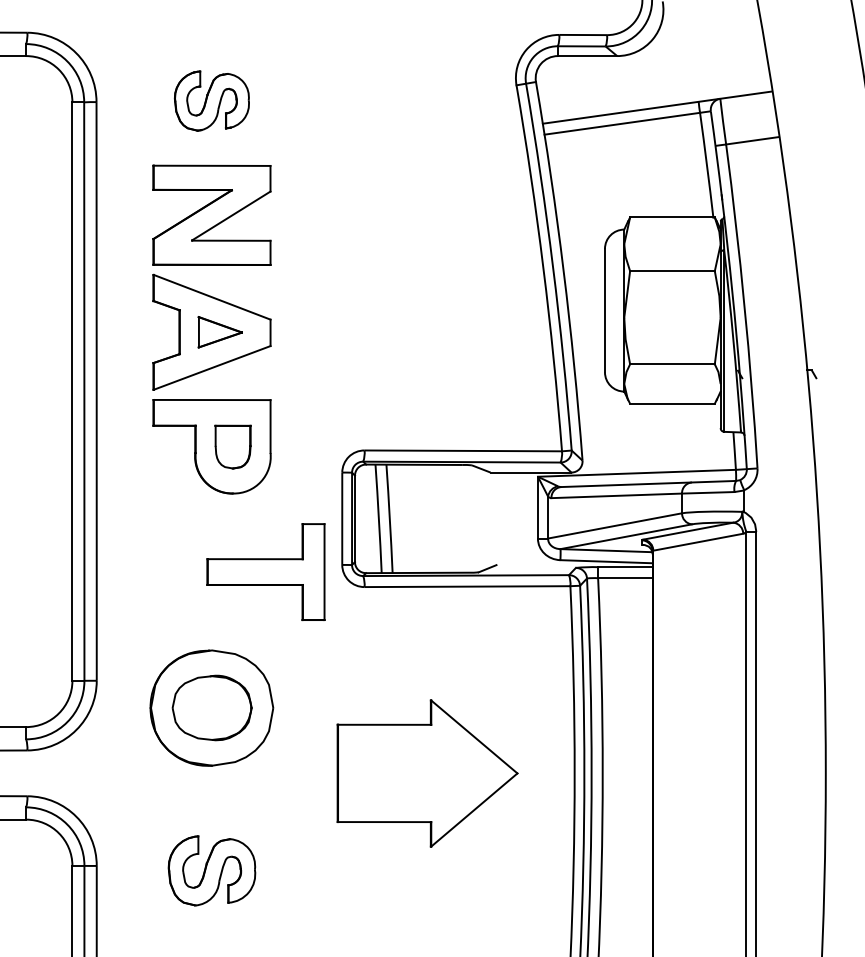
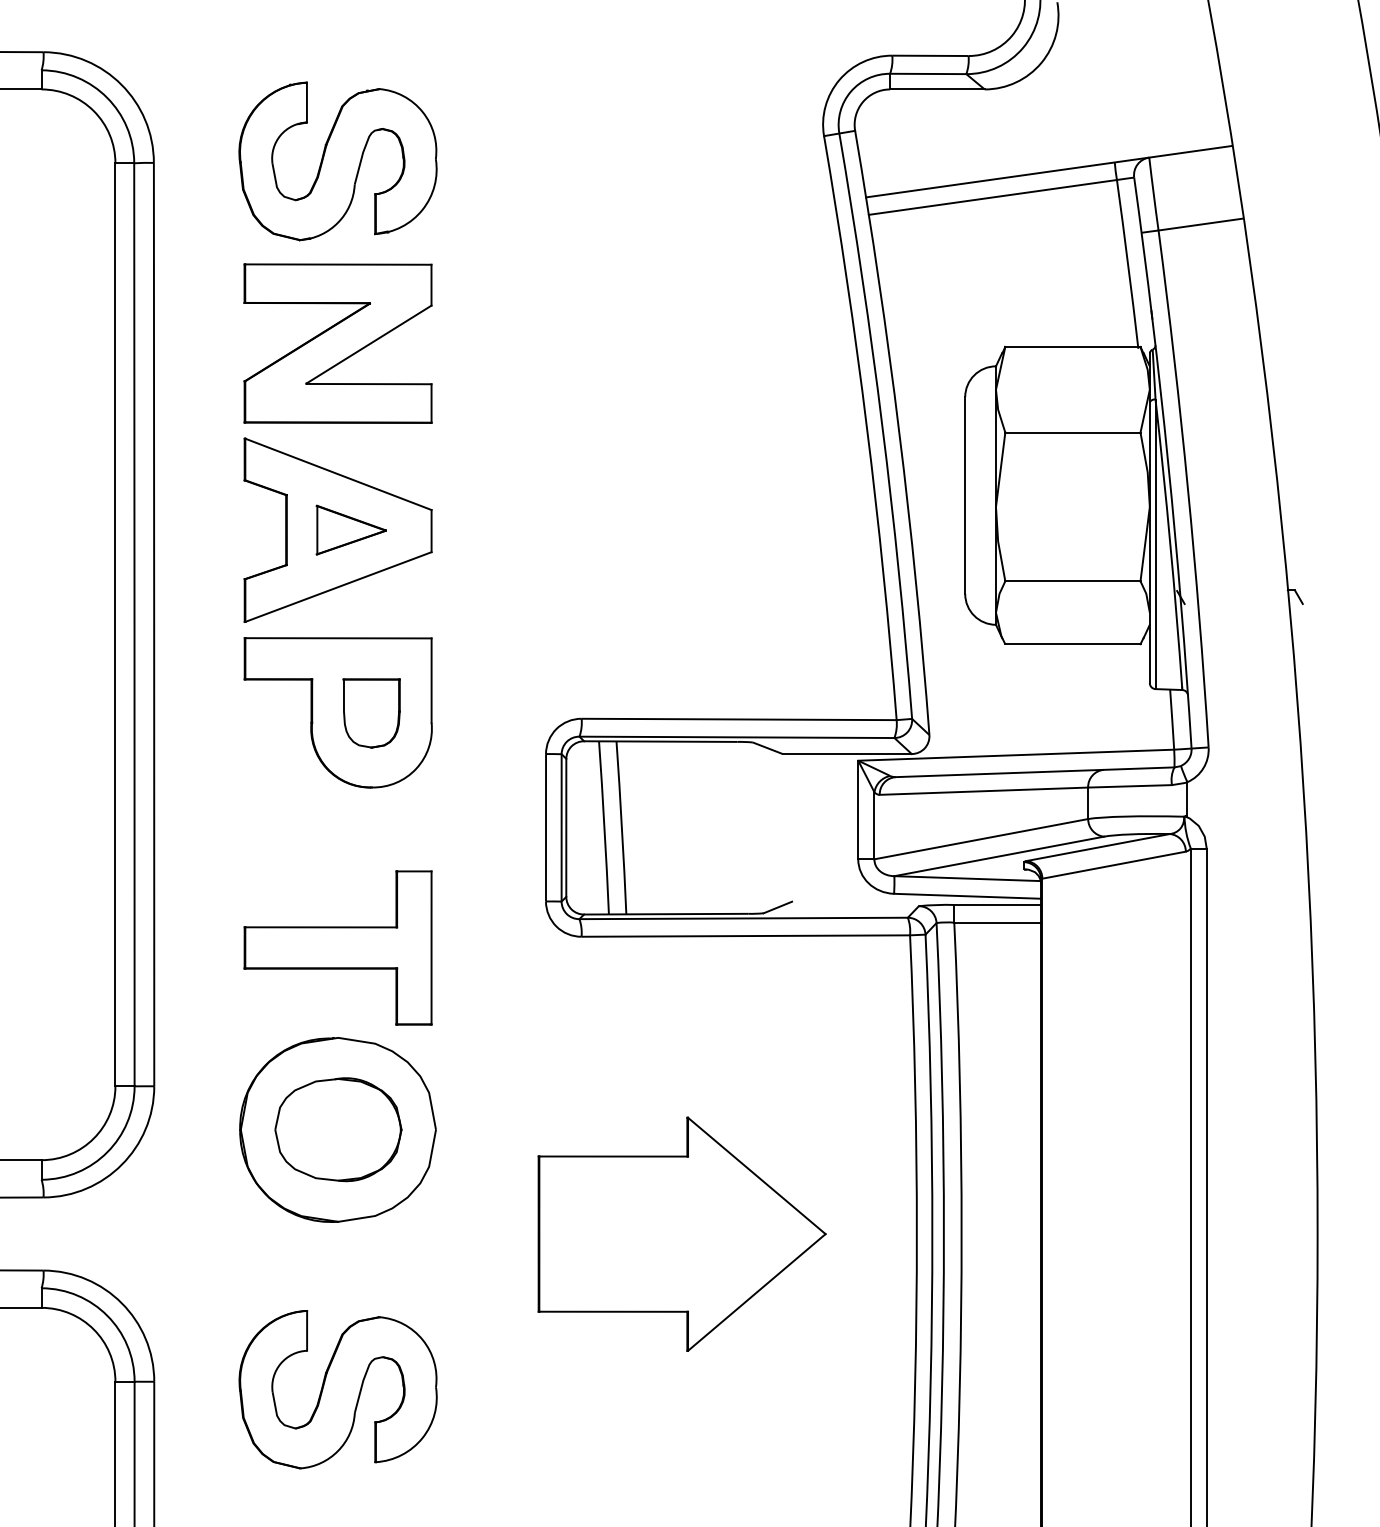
part: (211, 100) -> (337, 160), size x1.67
part: (265, 572) -> (337, 948), moved
part: (211, 870) -> (337, 1389), size x1.43

